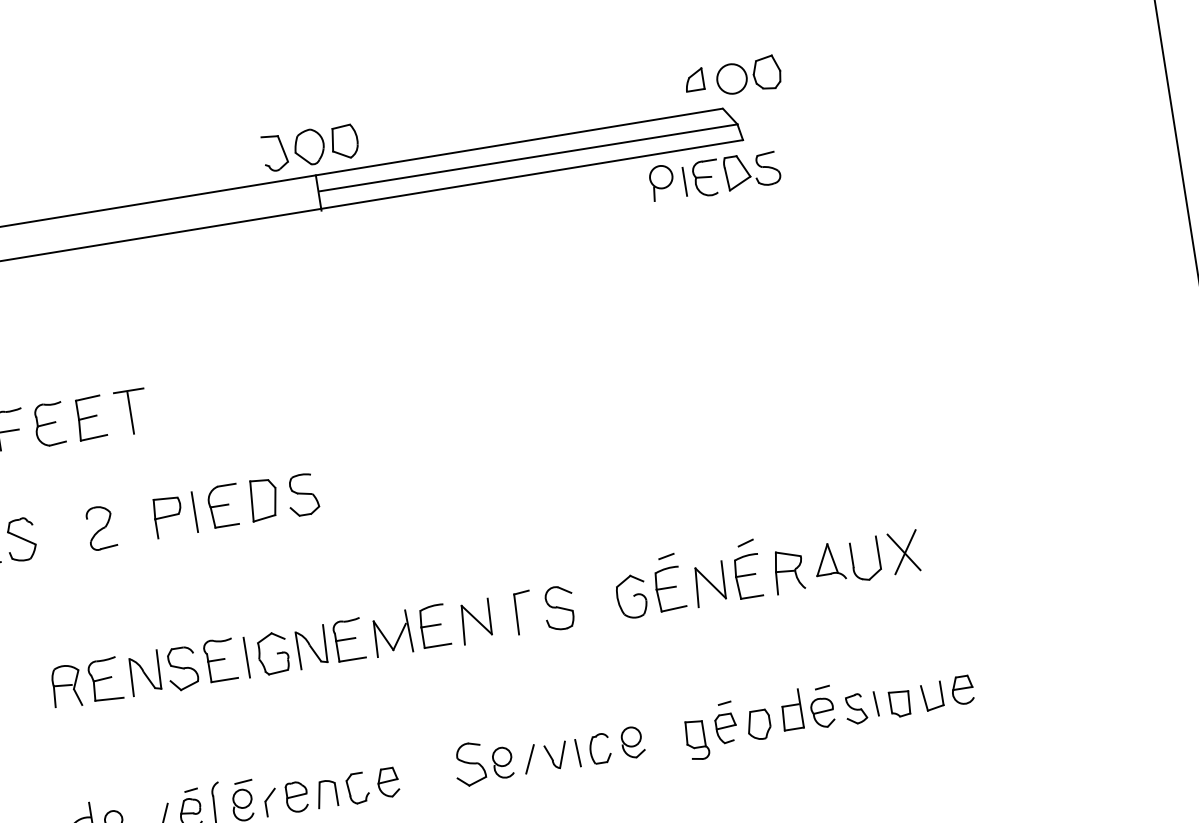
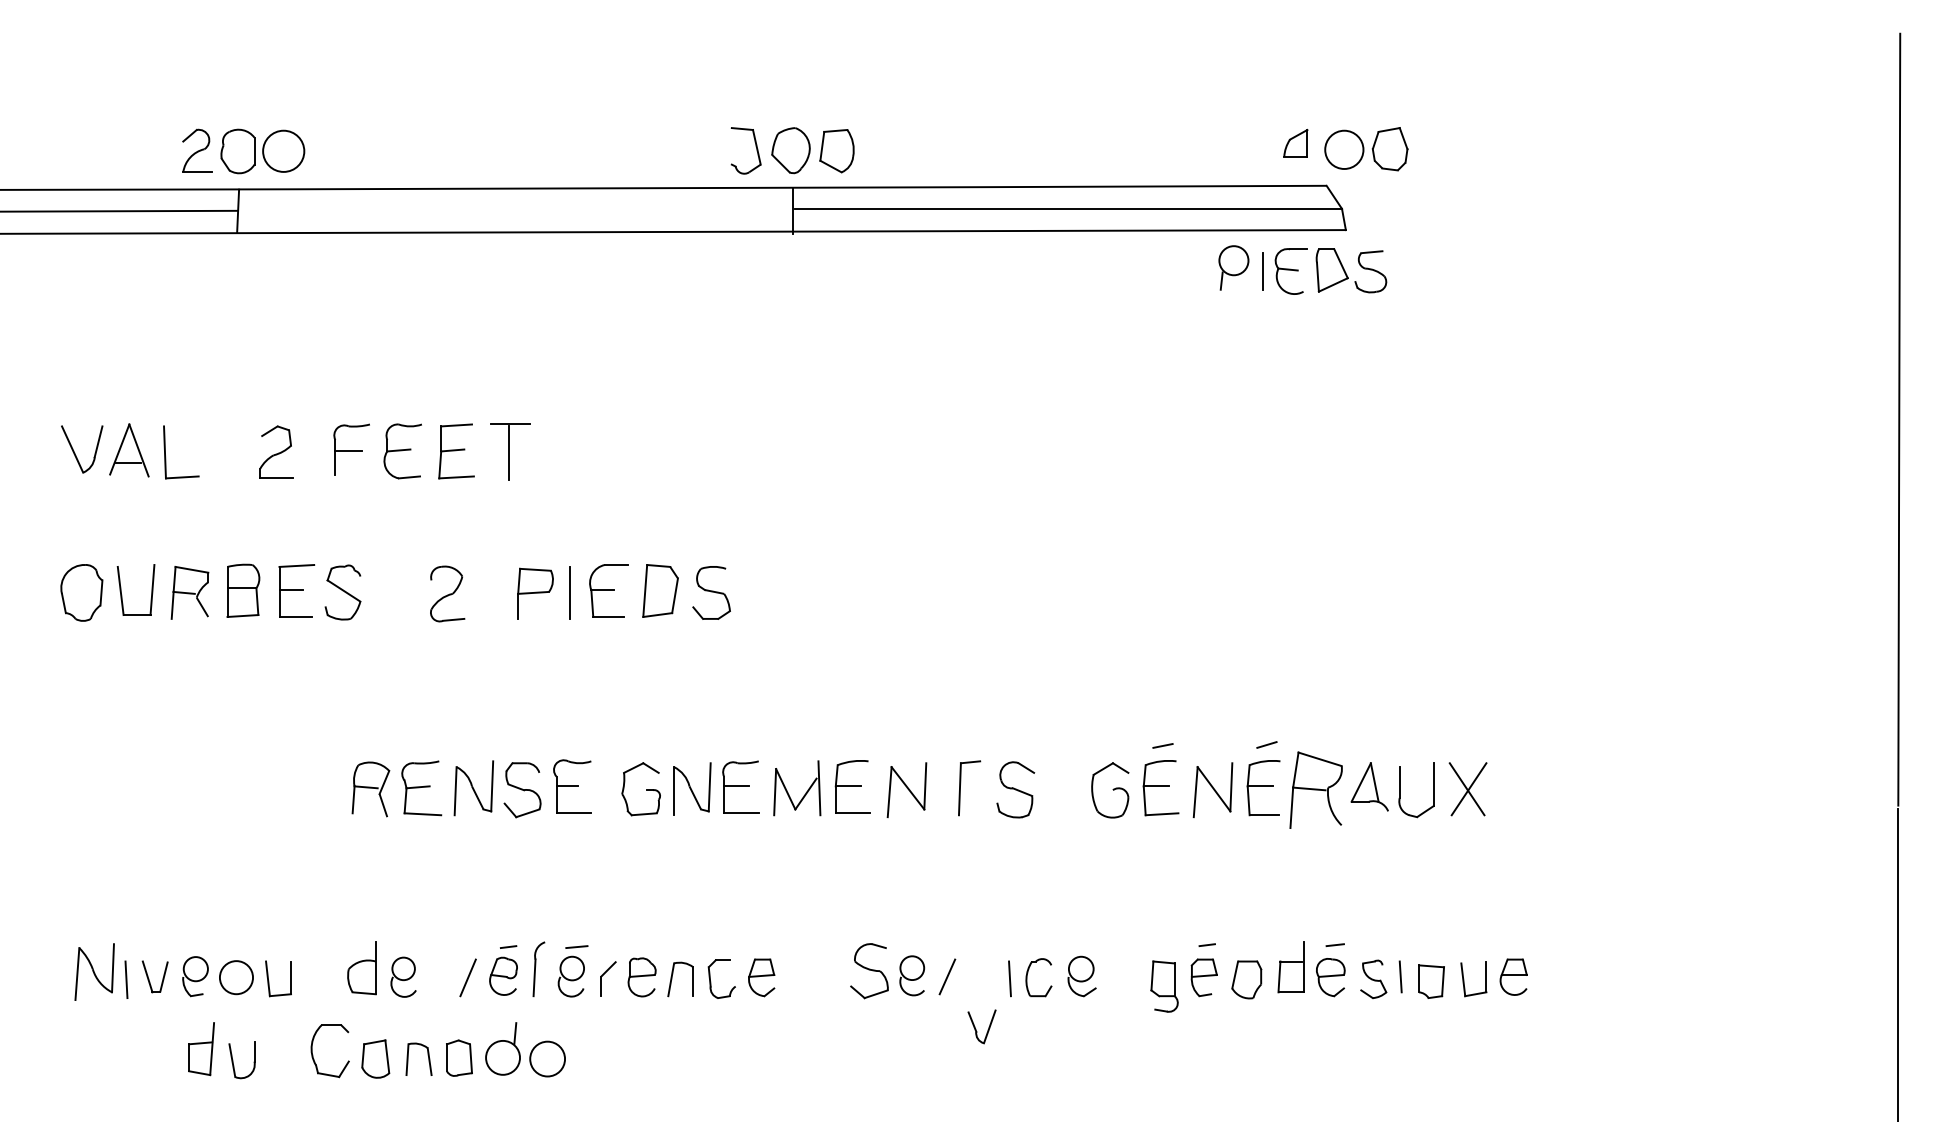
part: (788, 571) -> (1315, 789), size x1.4
line: (246, 657) -> (606, 789), removed
part: (556, 755) -> (981, 1026), moved

